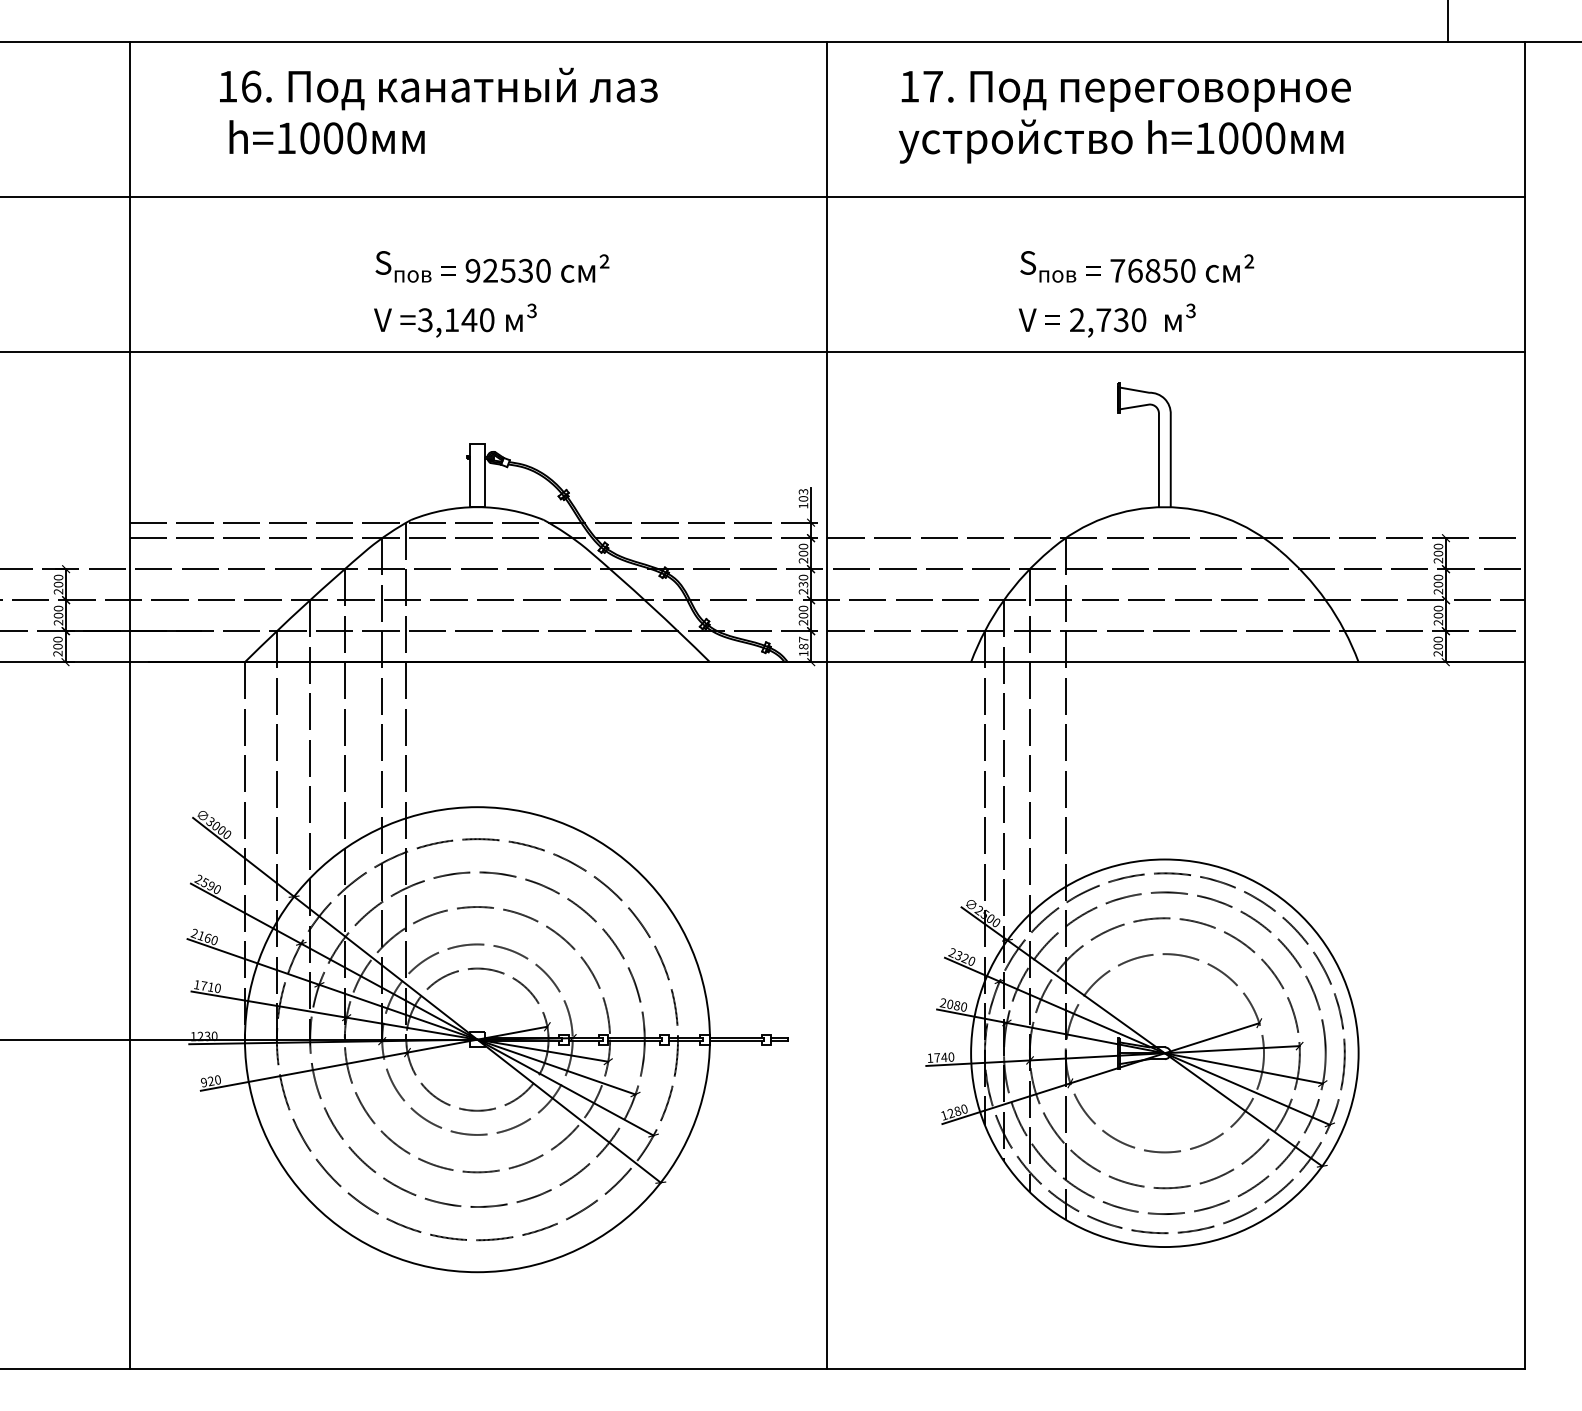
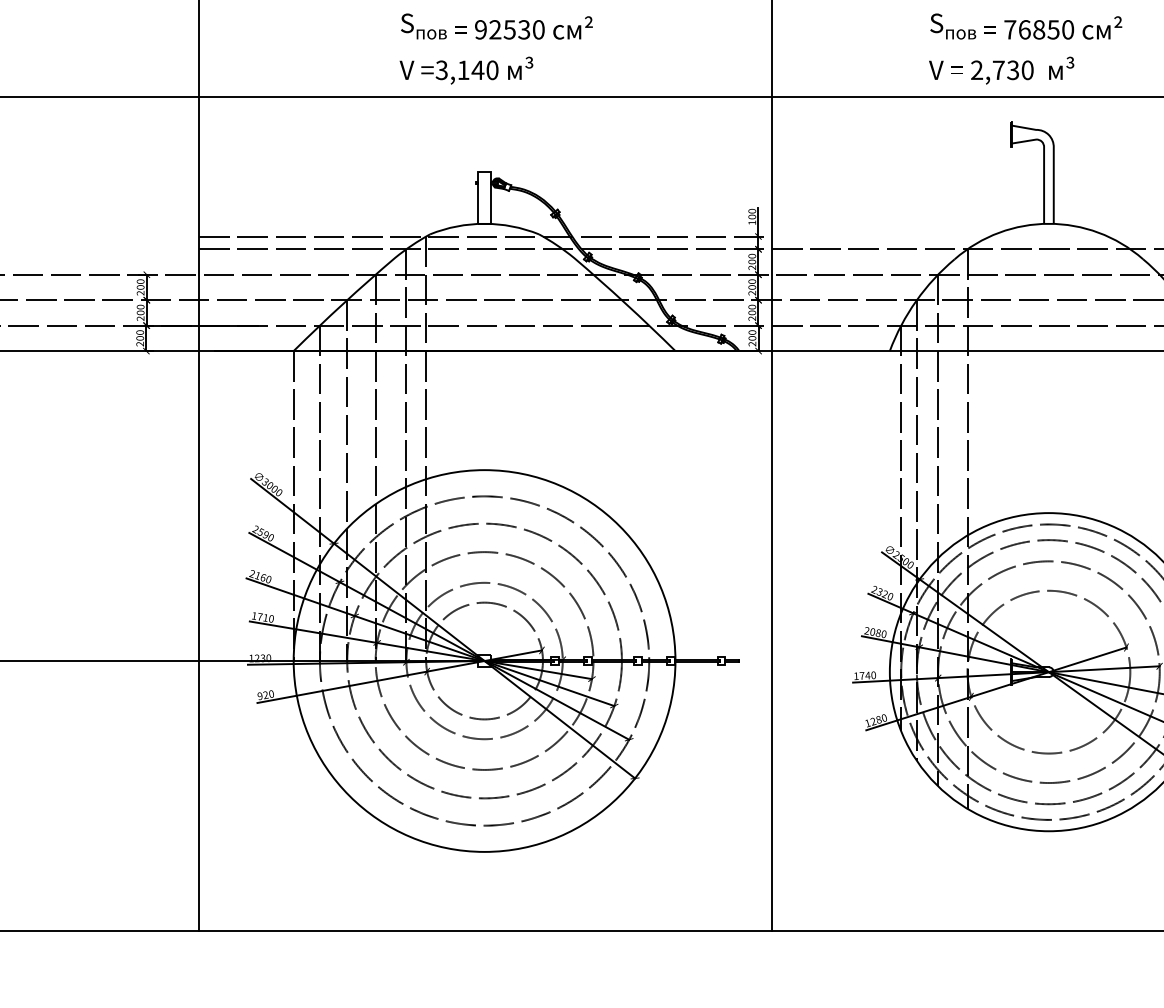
text: (803, 491) -> (752, 210), 103 -> 100
text: (803, 584) -> (752, 287), 230 -> 200
text: (803, 646) -> (752, 338), 187 -> 200

